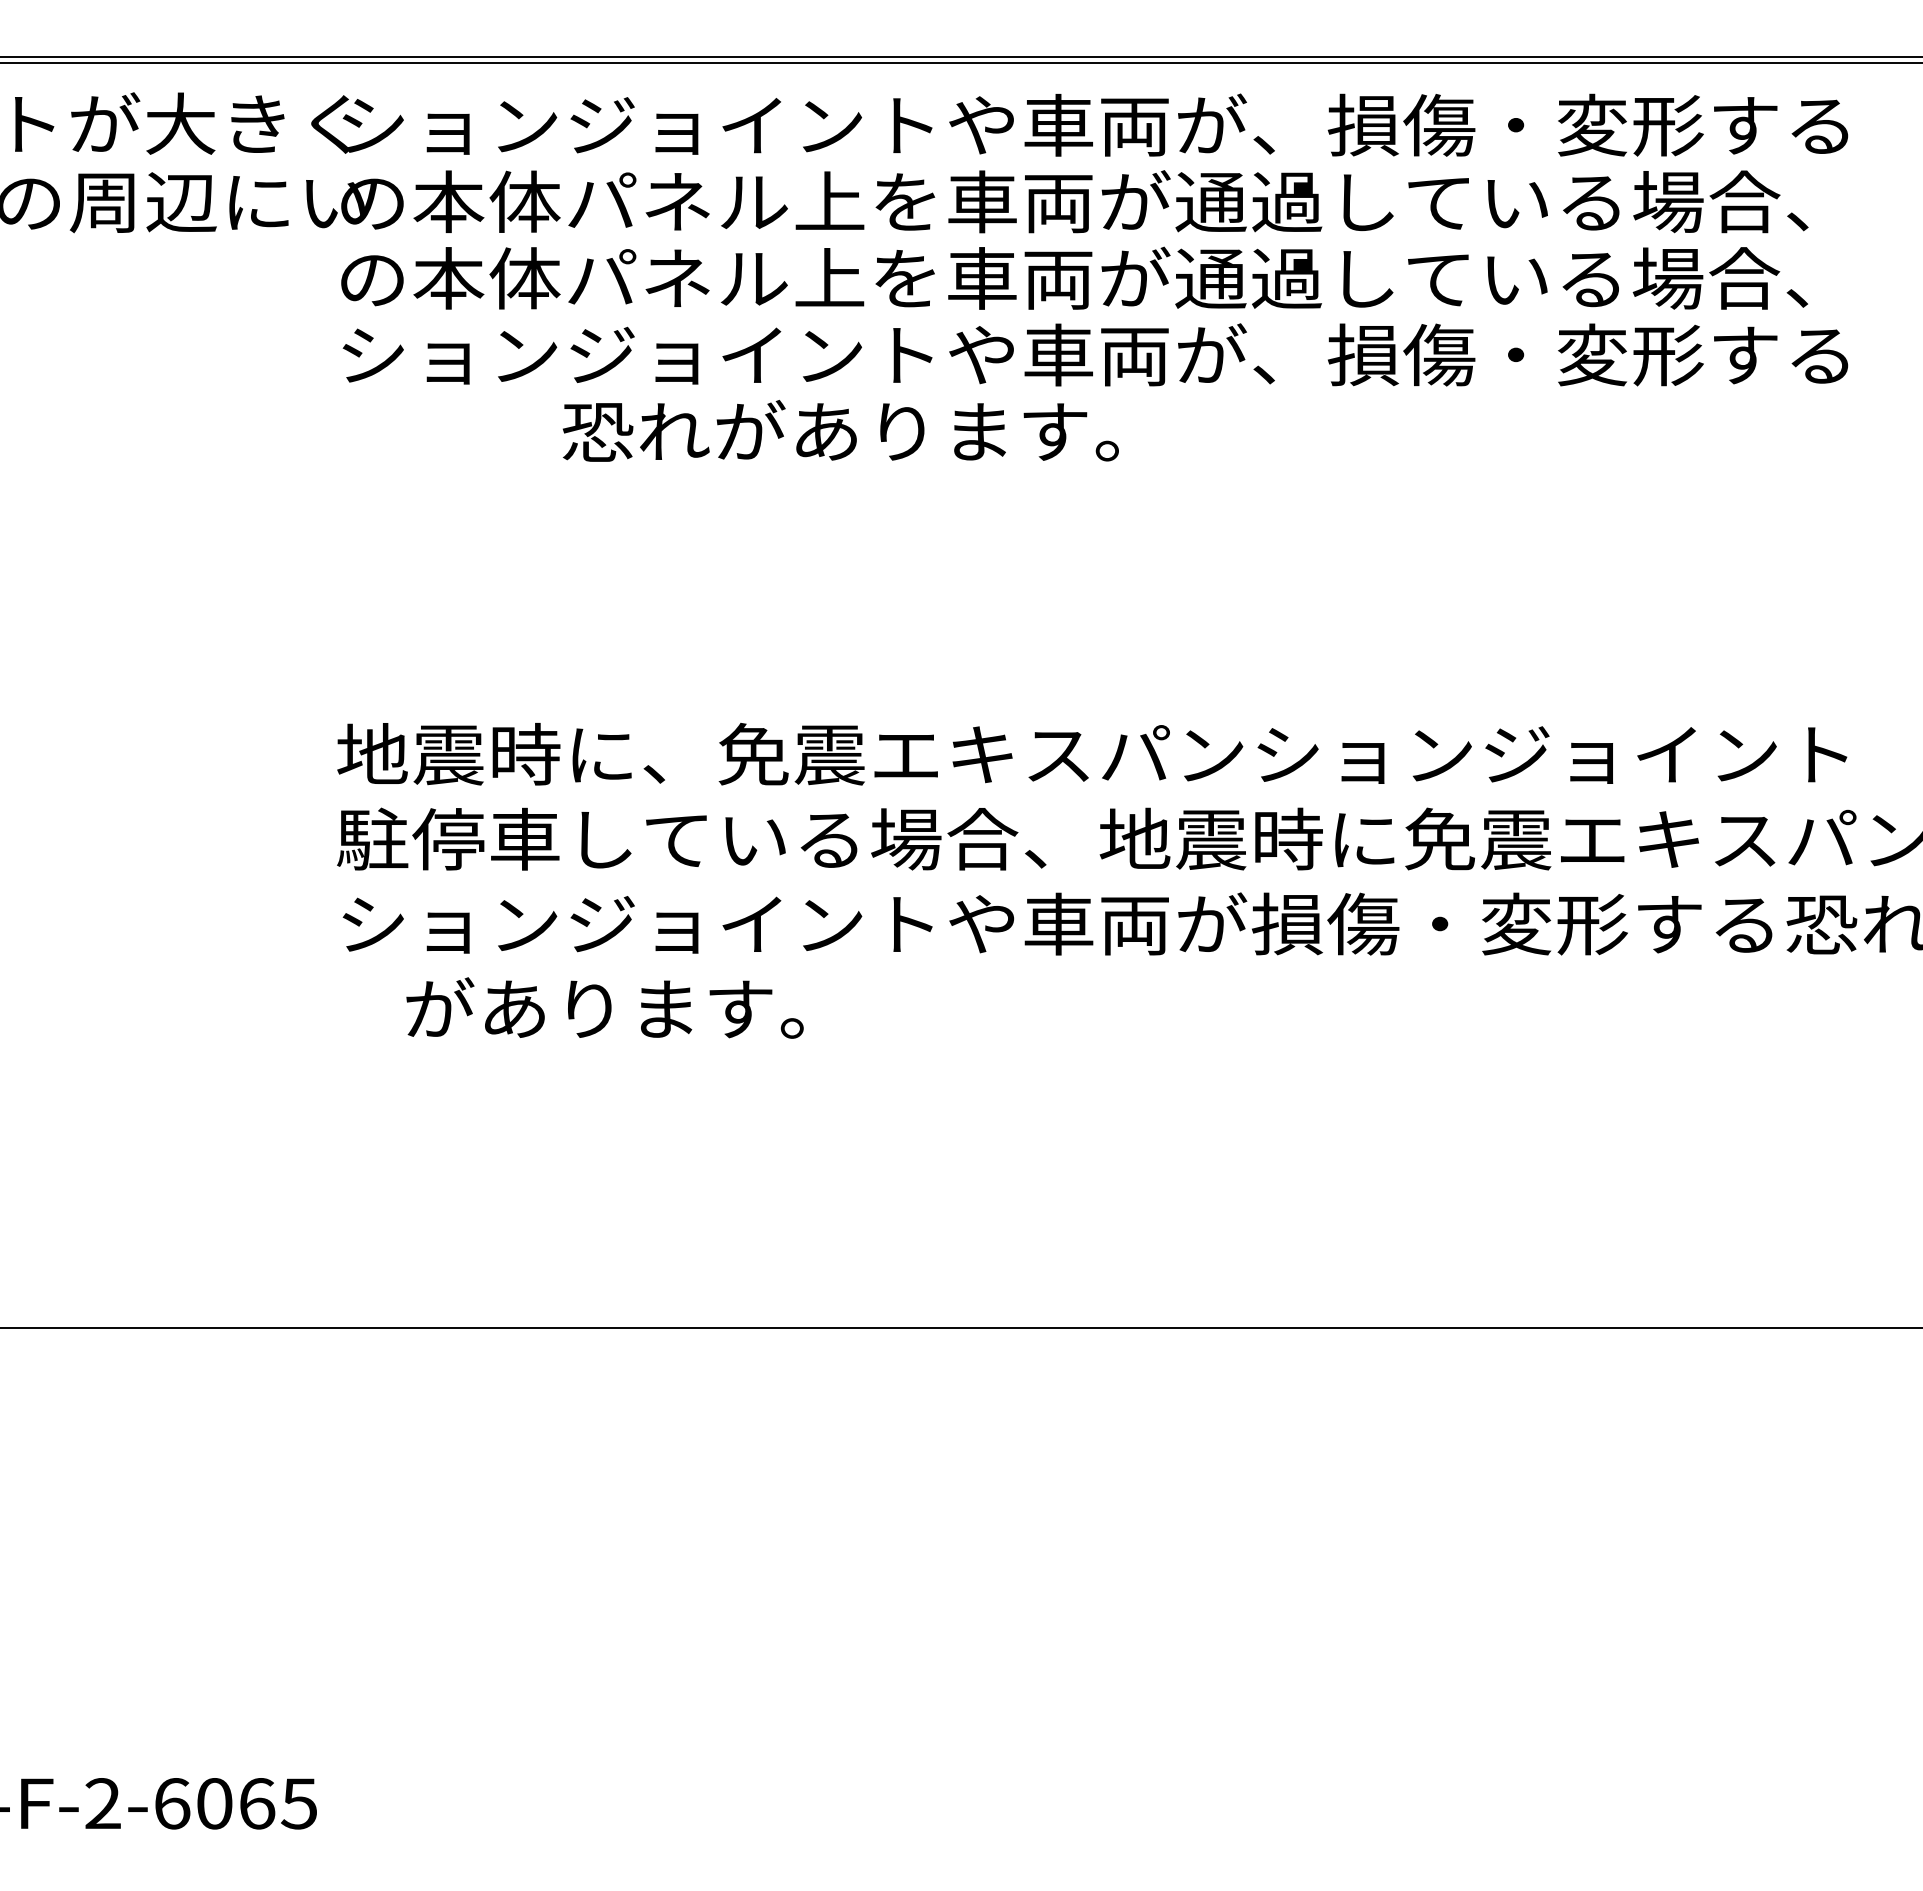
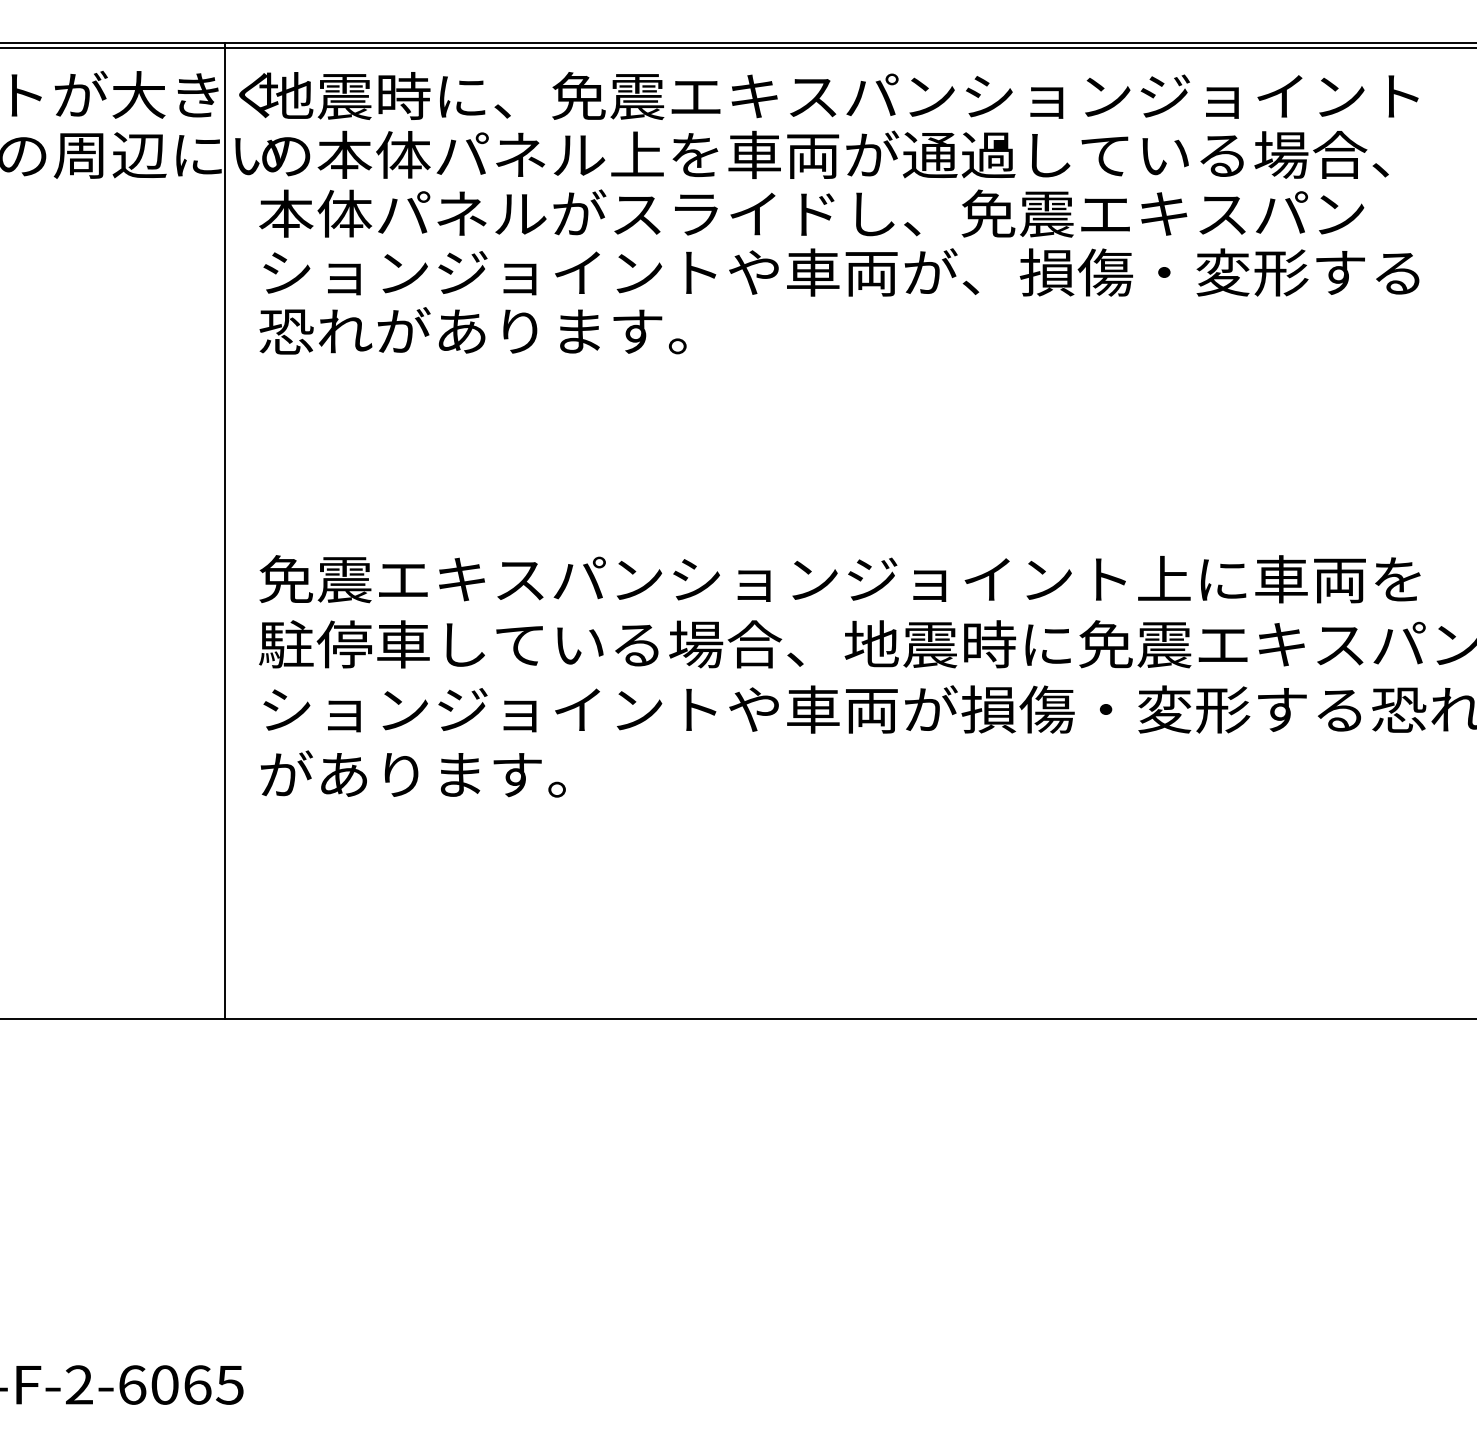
text: (1092, 124) -> (839, 95), ションジョイントや車両が、損傷・変形する -> 地震時に、免震エキスパンションジョイント
text: (1072, 277) -> (823, 213), の本体パネル上を車両が通過している場合、 -> 本体パネルがスライドし、免震エキスパン
text: (840, 430) -> (472, 330), moved
line: (293, 691) -> (225, 530), added
text: (1093, 753) -> (839, 578), 地震時に、免震エキスパンションジョイント -> 免震エキスパンションジョイント上に車両を
text: (604, 1007) -> (412, 773), moved

